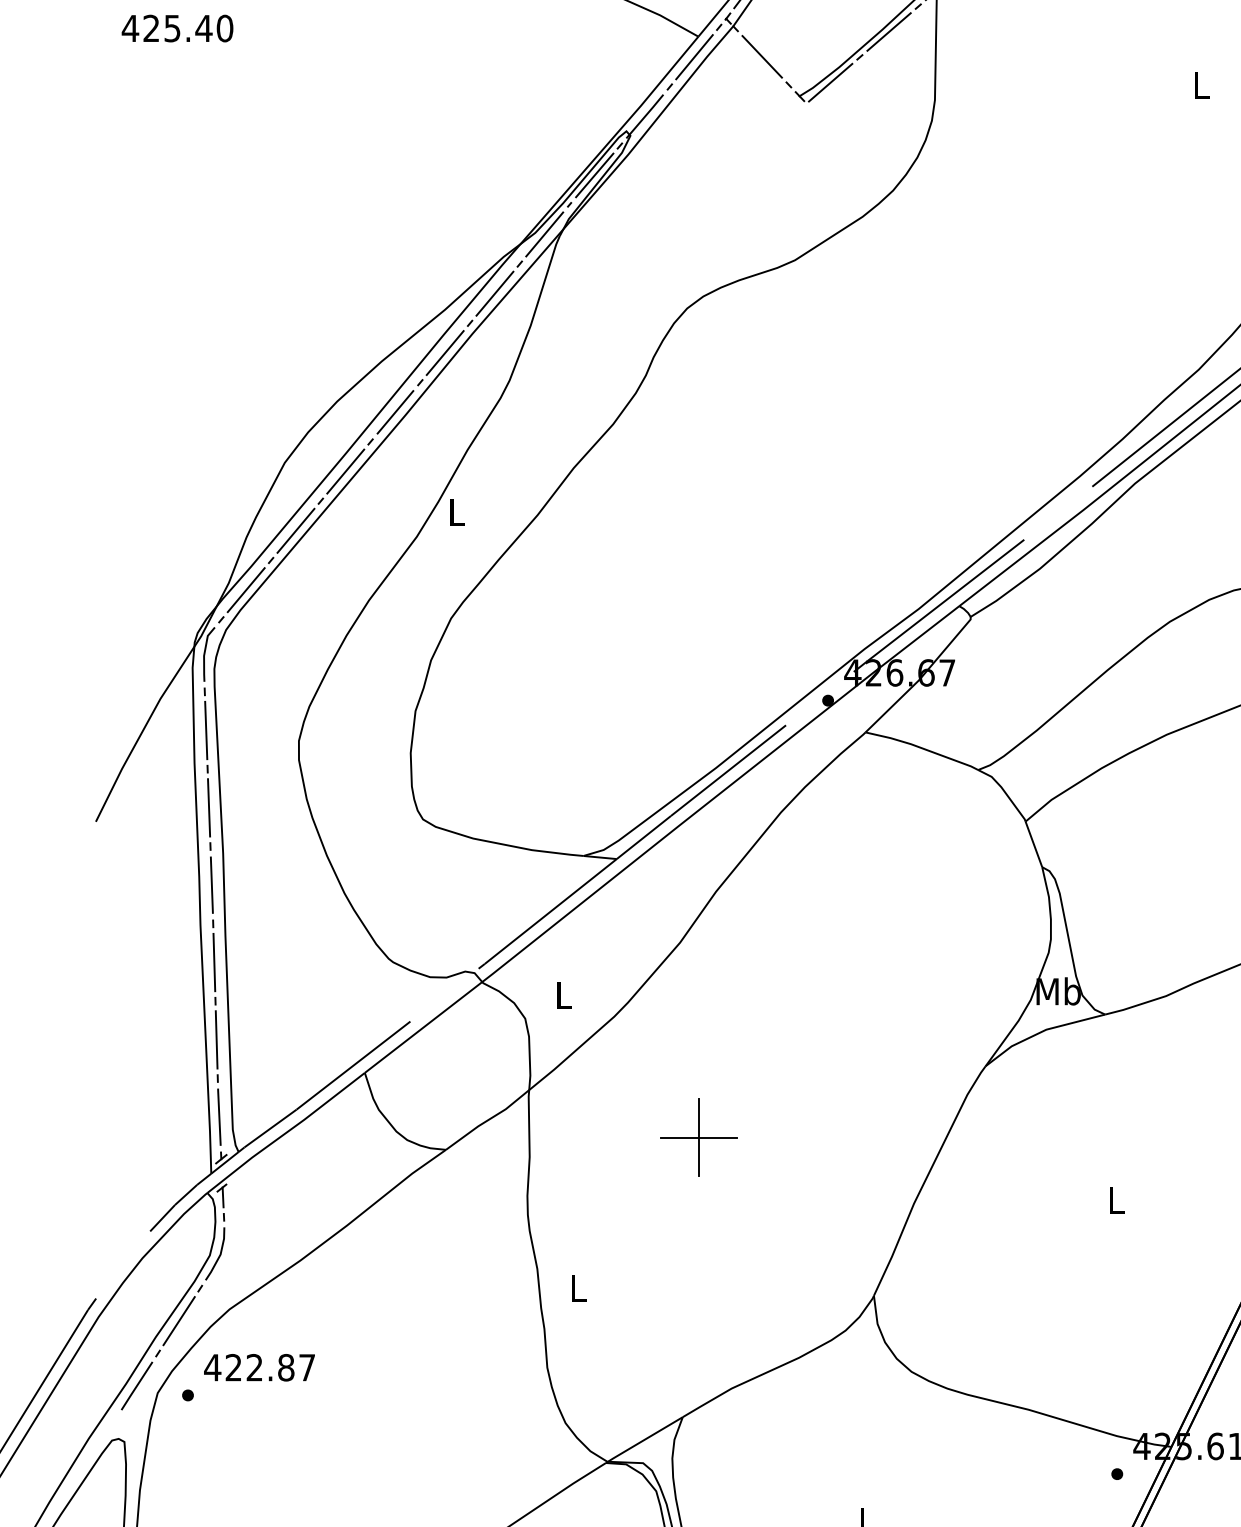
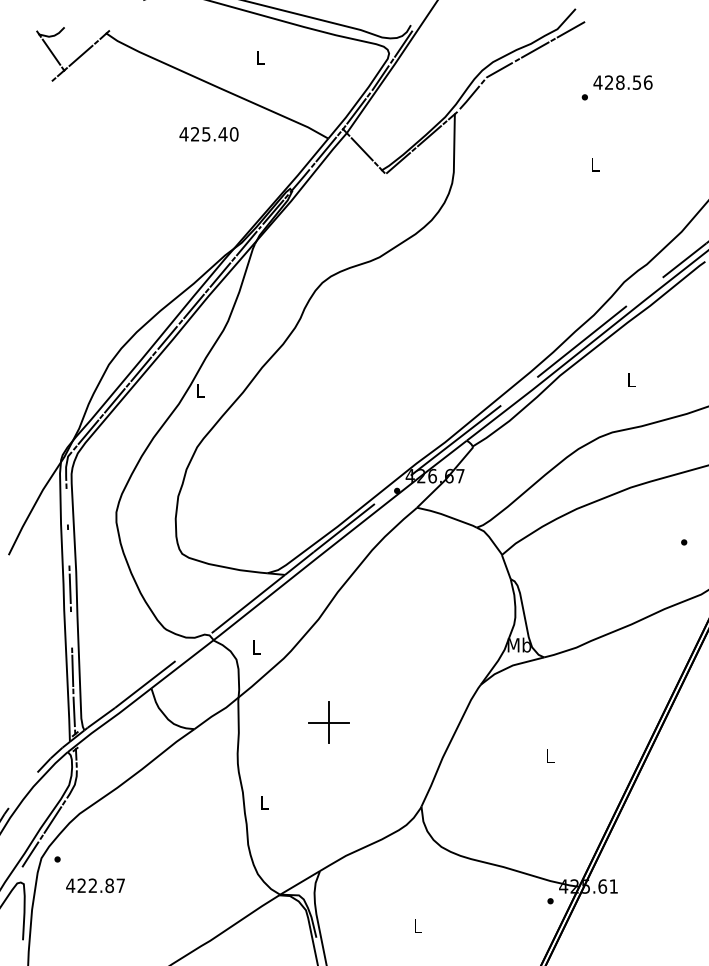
text: (176, 28) -> (208, 134), moved
line: (204, 730) -> (66, 506), removed
line: (208, 807) -> (68, 547), removed
line: (214, 961) -> (71, 629), removed
text: (259, 1367) -> (95, 885), moved

